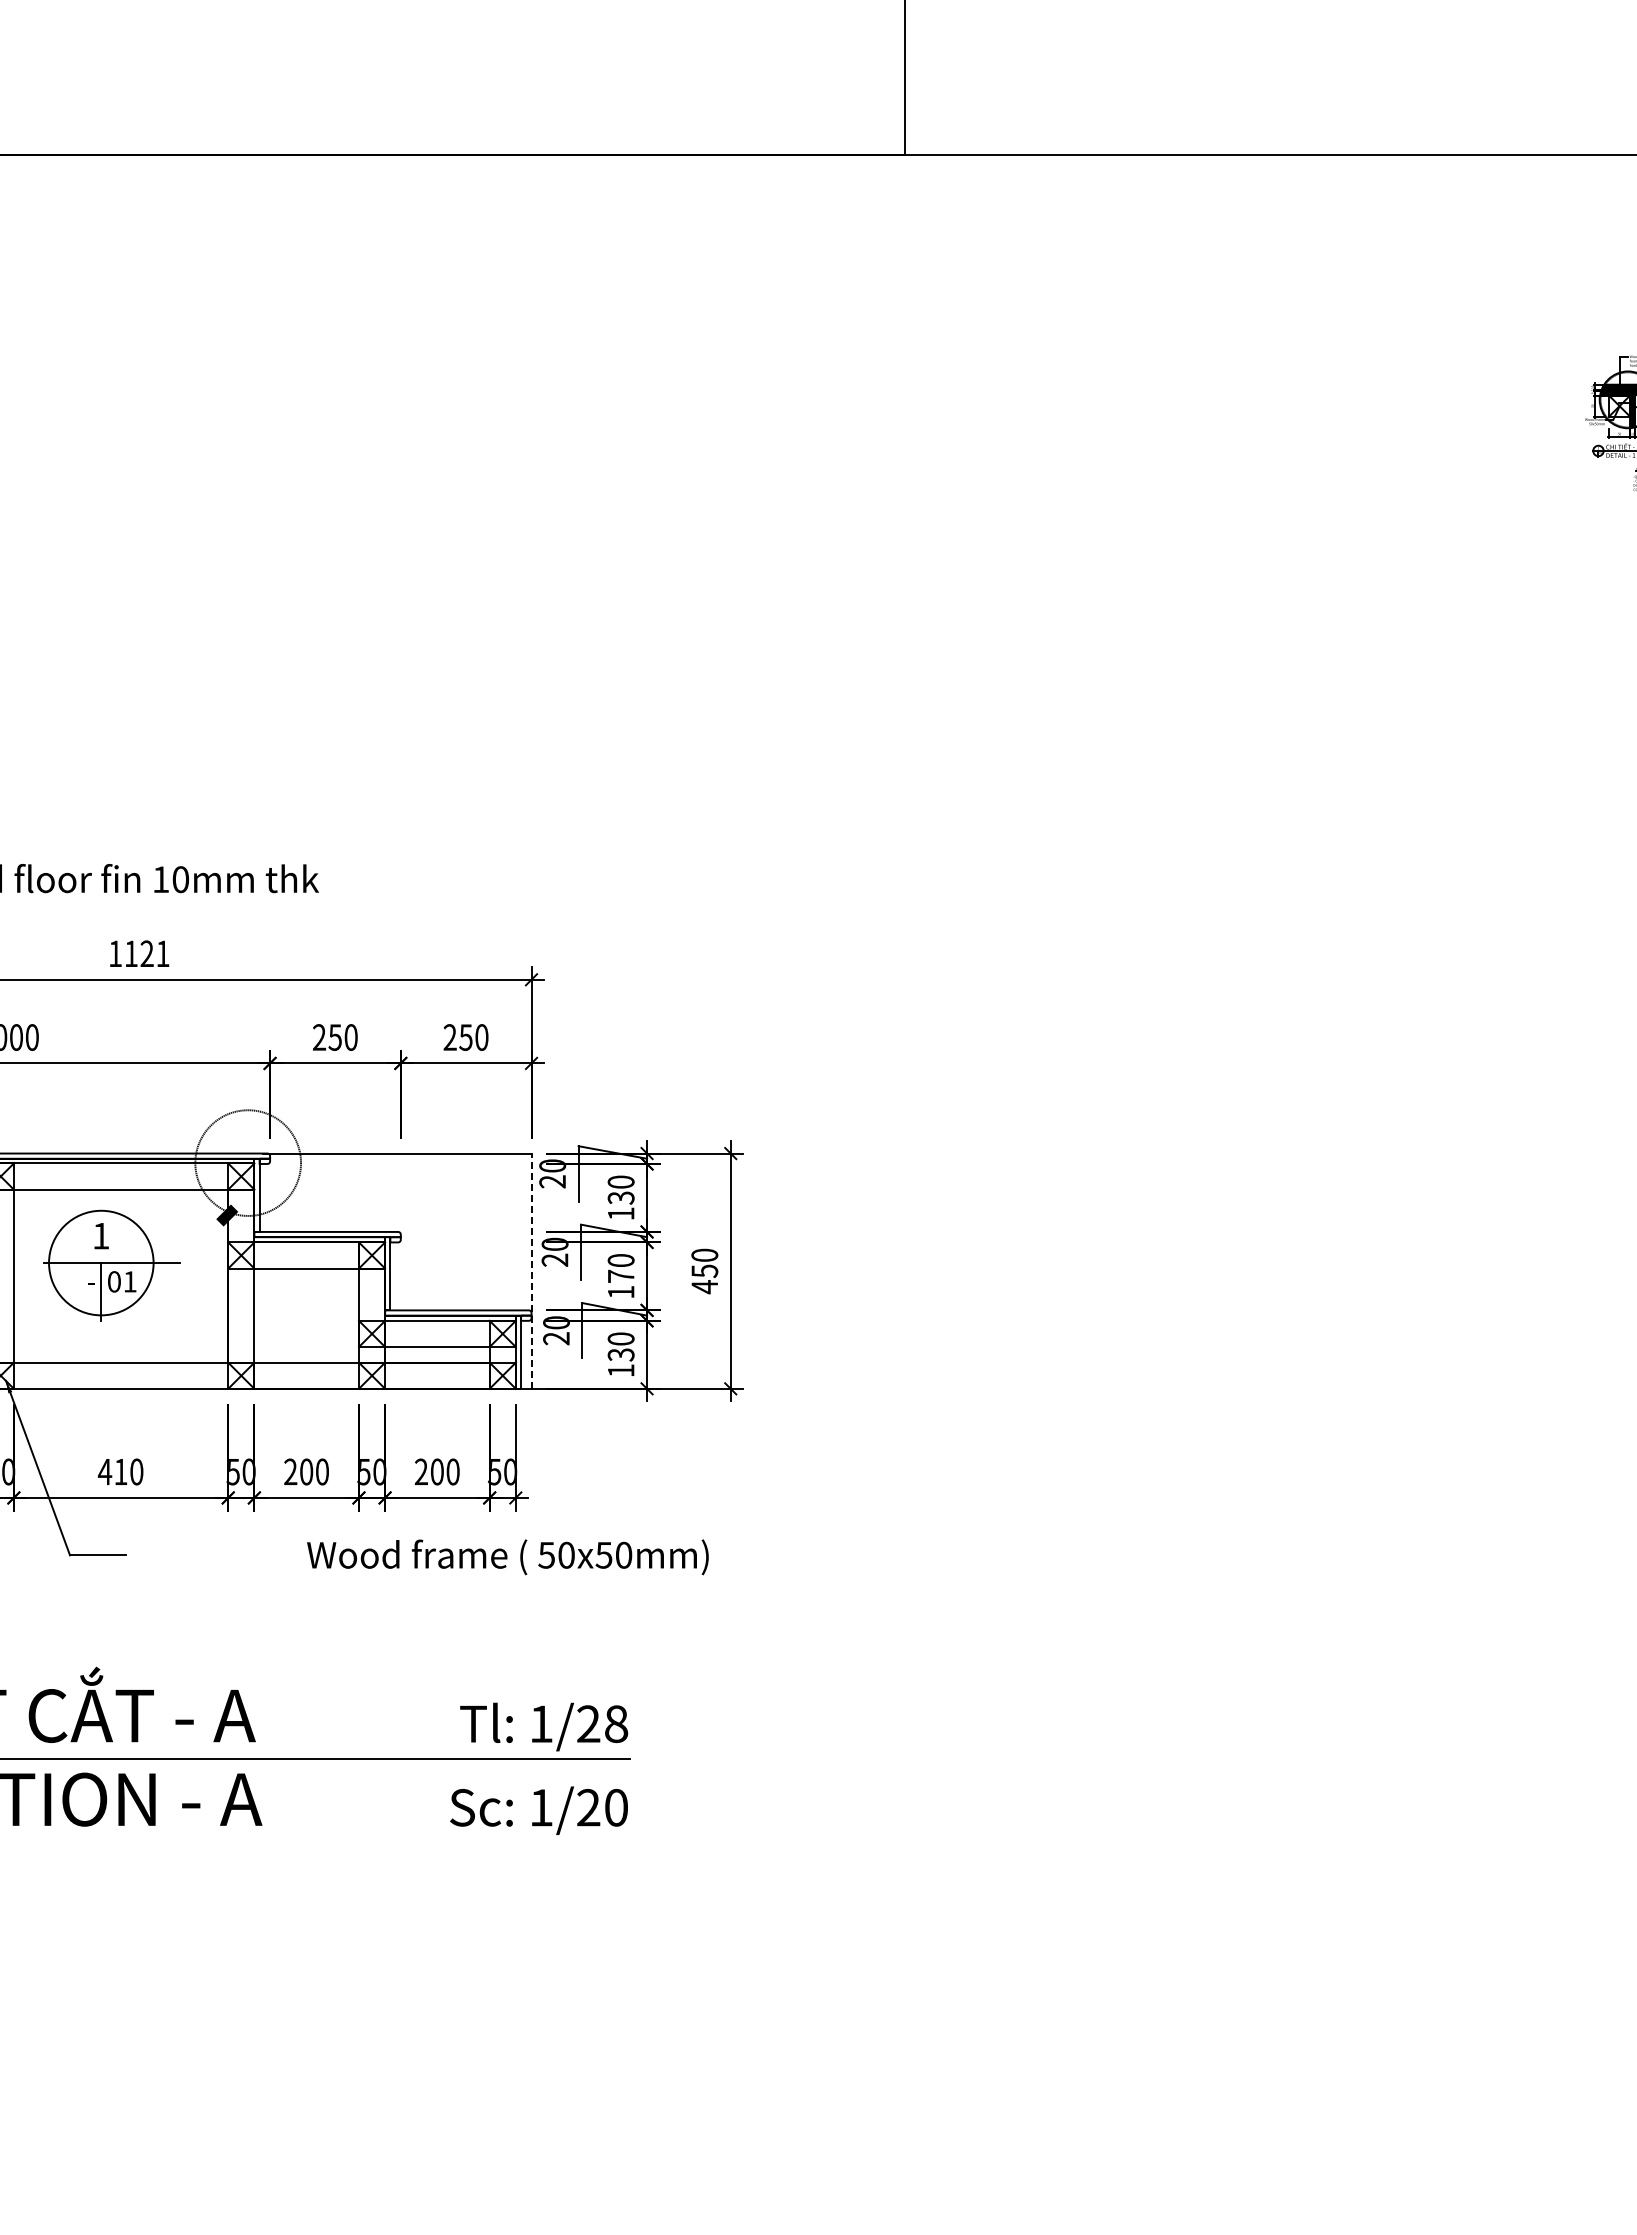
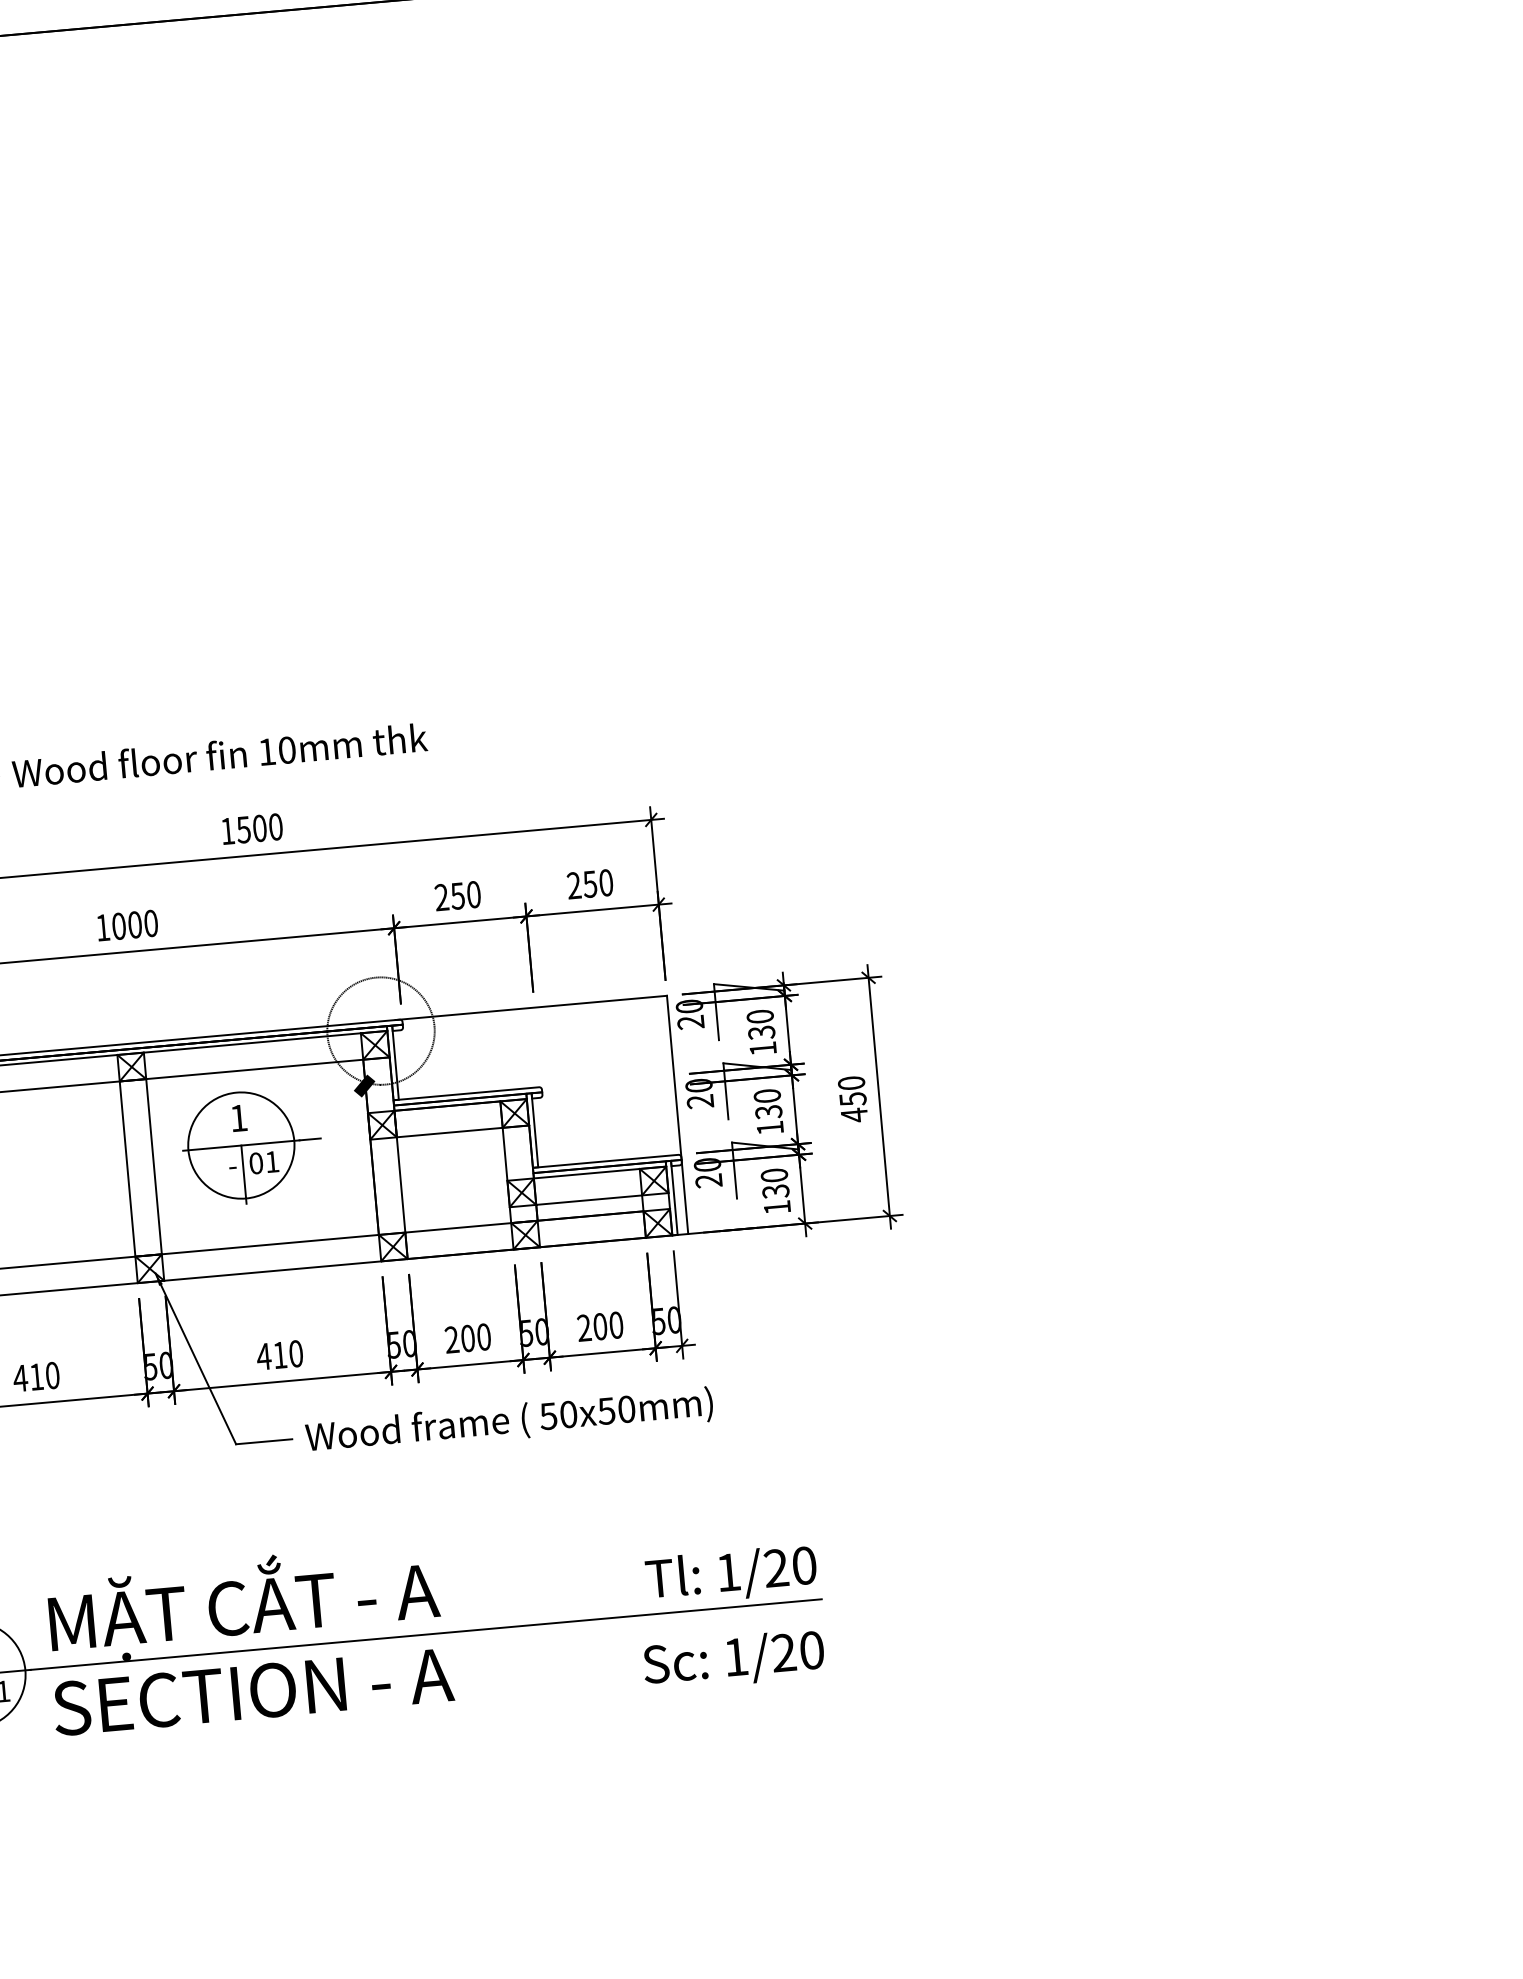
text: (146, 953) -> (259, 828), 1121 -> 1500
line: (531, 1271) -> (677, 1115), dashed -> solid
text: (620, 1276) -> (768, 1112), 170 -> 130
text: (507, 1557) -> (509, 1422), moved
text: (616, 1723) -> (804, 1565), 1/28 -> 1/20

